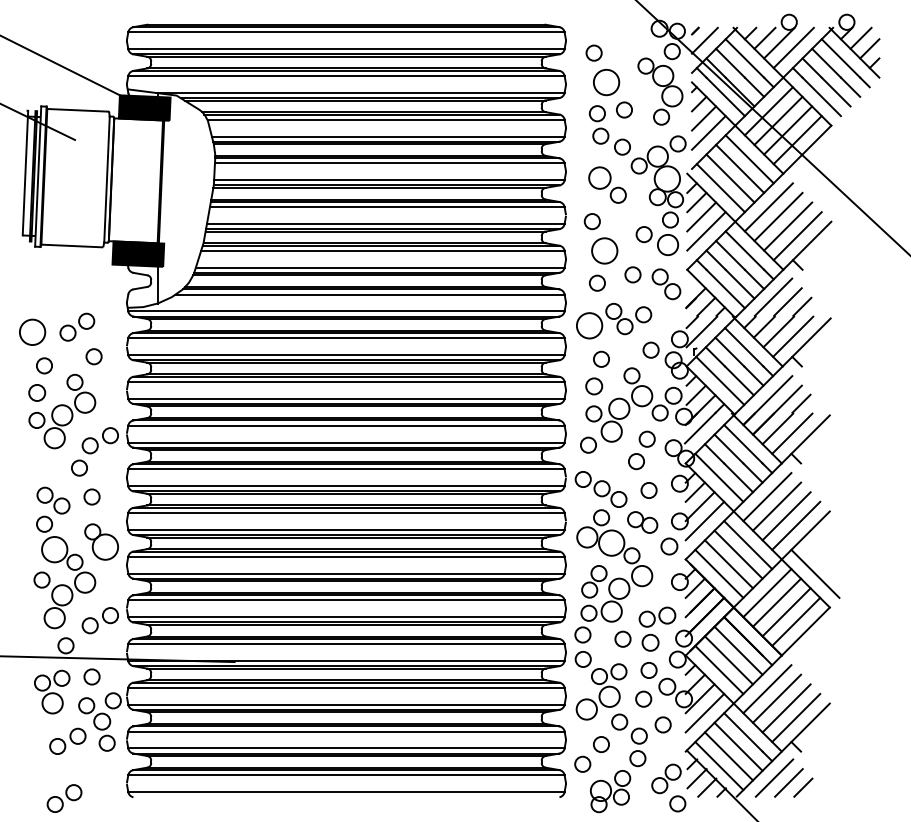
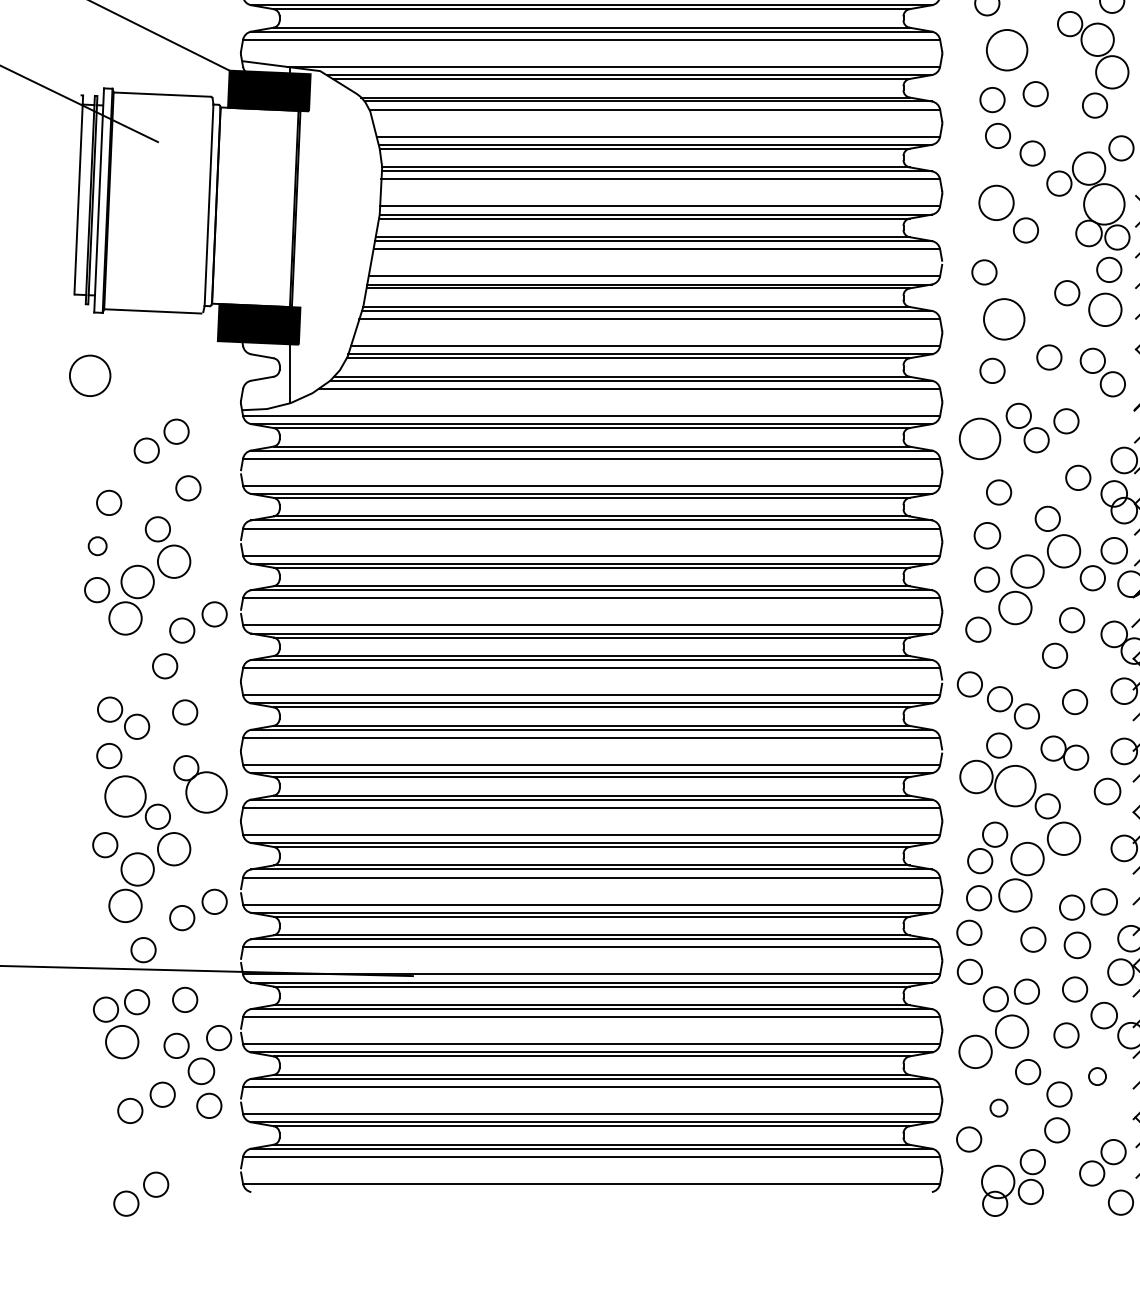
circle: (32, 331) -> (90, 374), moved
circle: (37, 392) -> (98, 545), size x0.7
circle: (662, 724) -> (1096, 1075), size x0.7
circle: (601, 744) -> (999, 1107), size x0.7

